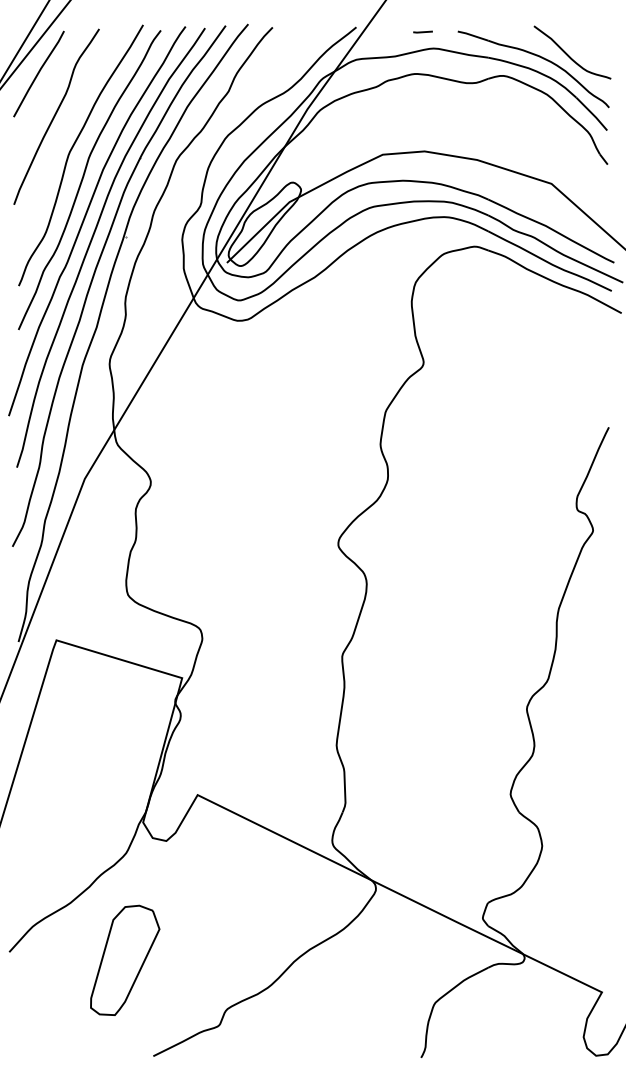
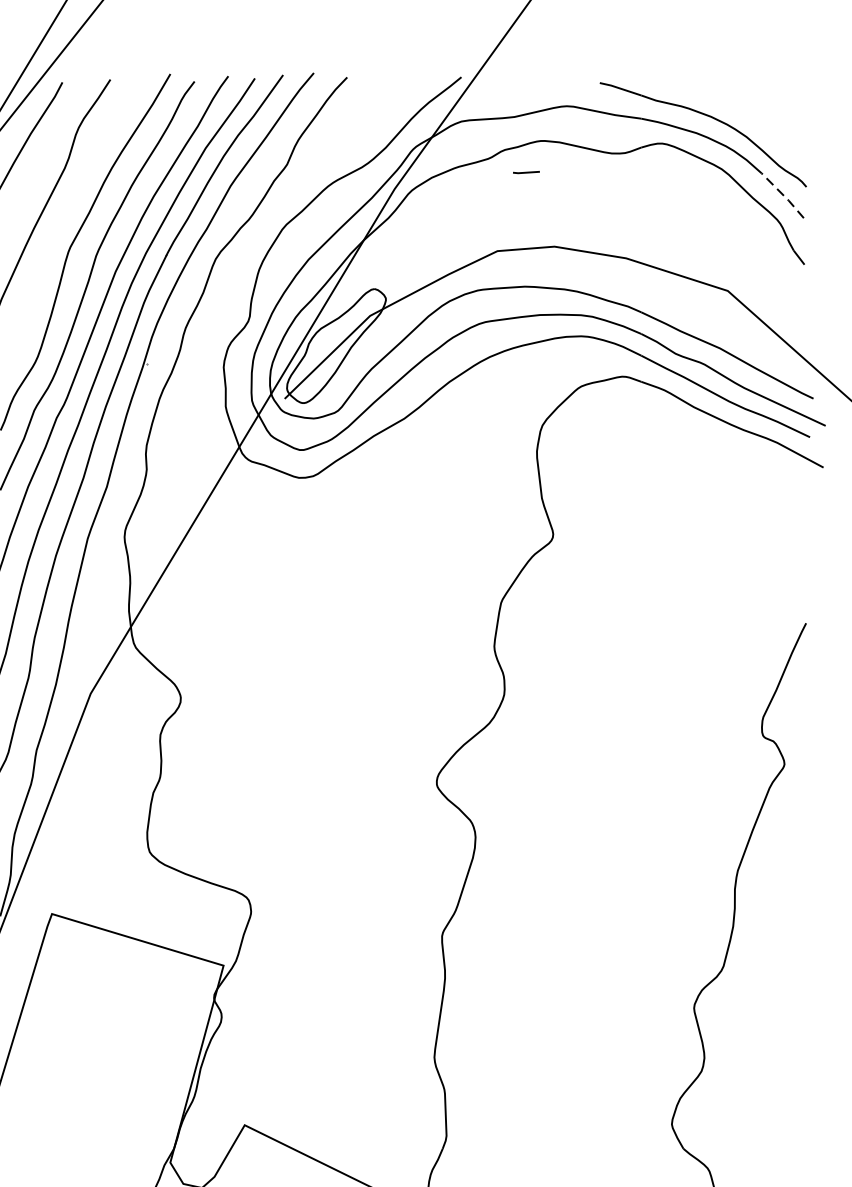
line: (422, 31) -> (525, 171), moved
curve: (569, 55) -> (752, 115), removed
line: (592, 113) -> (783, 194), solid -> dashed

